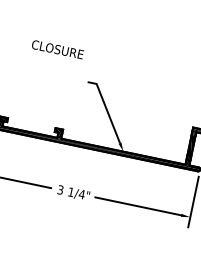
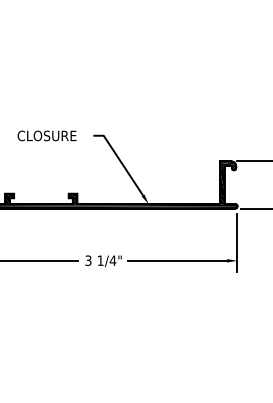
text: (57, 49) -> (46, 135), moved

